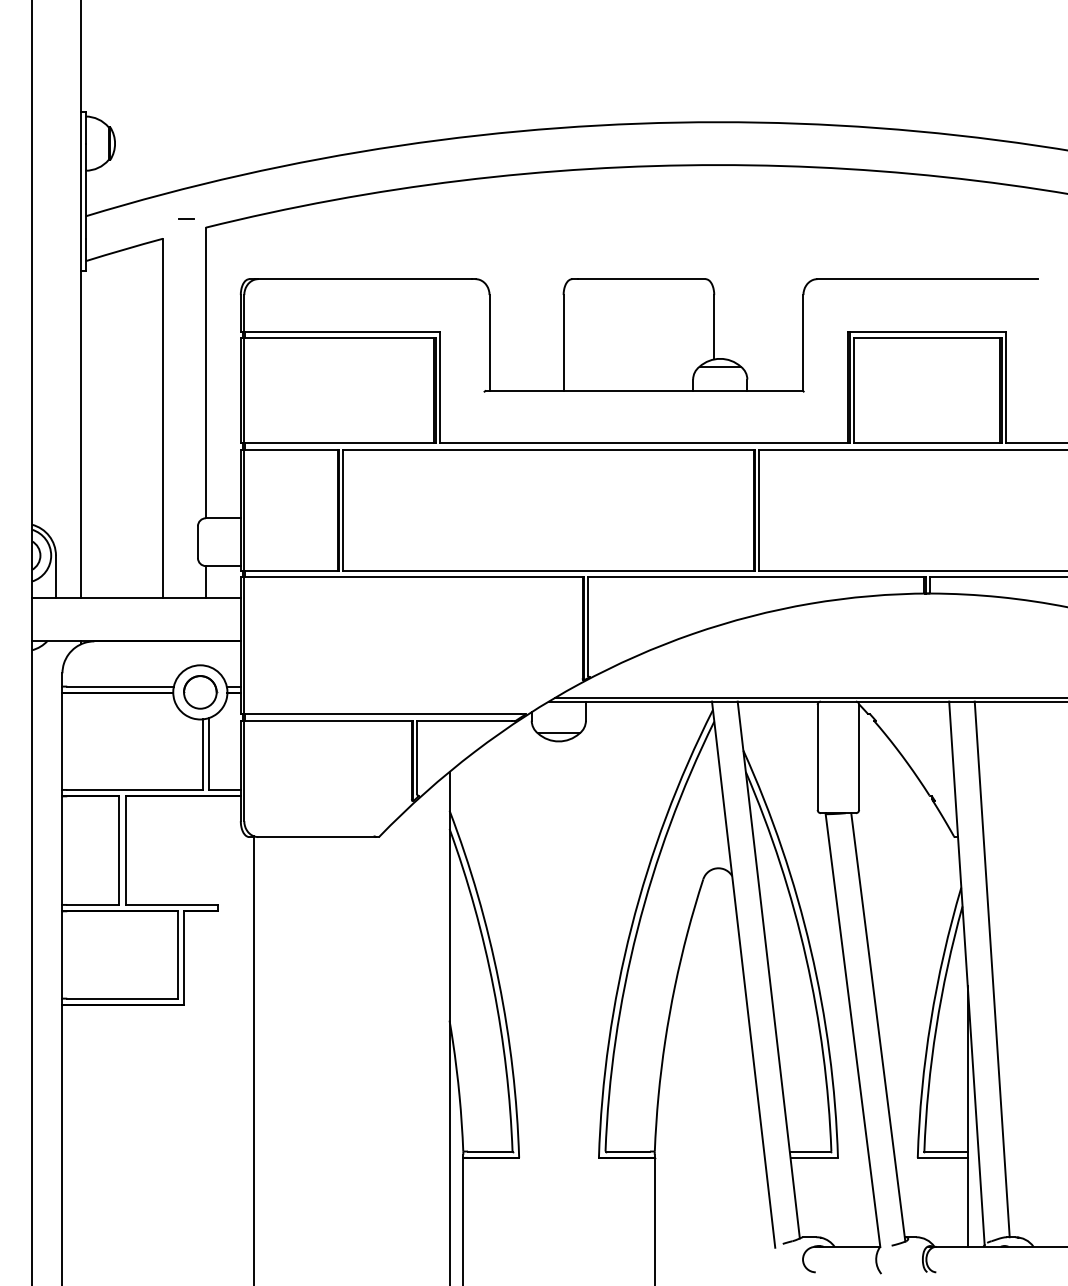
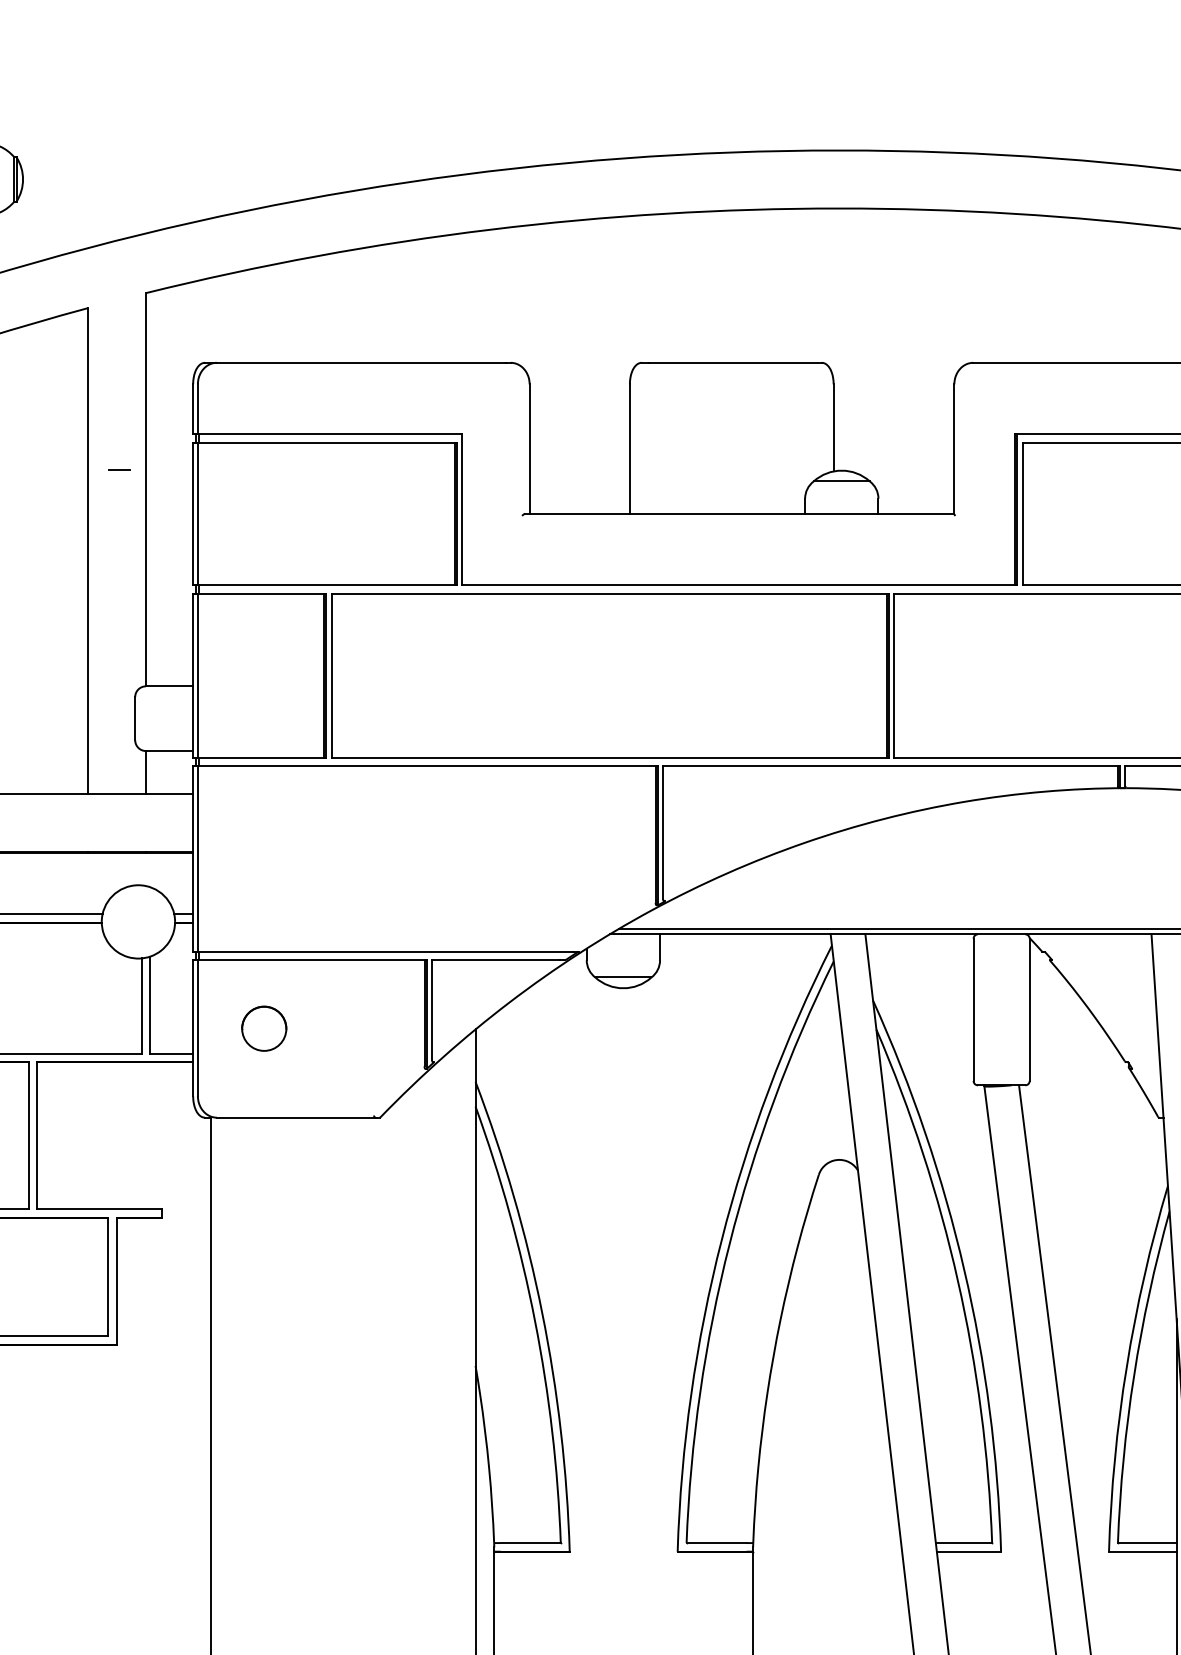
line: (186, 218) -> (119, 470), moved
part: (200, 692) -> (264, 1028), moved

